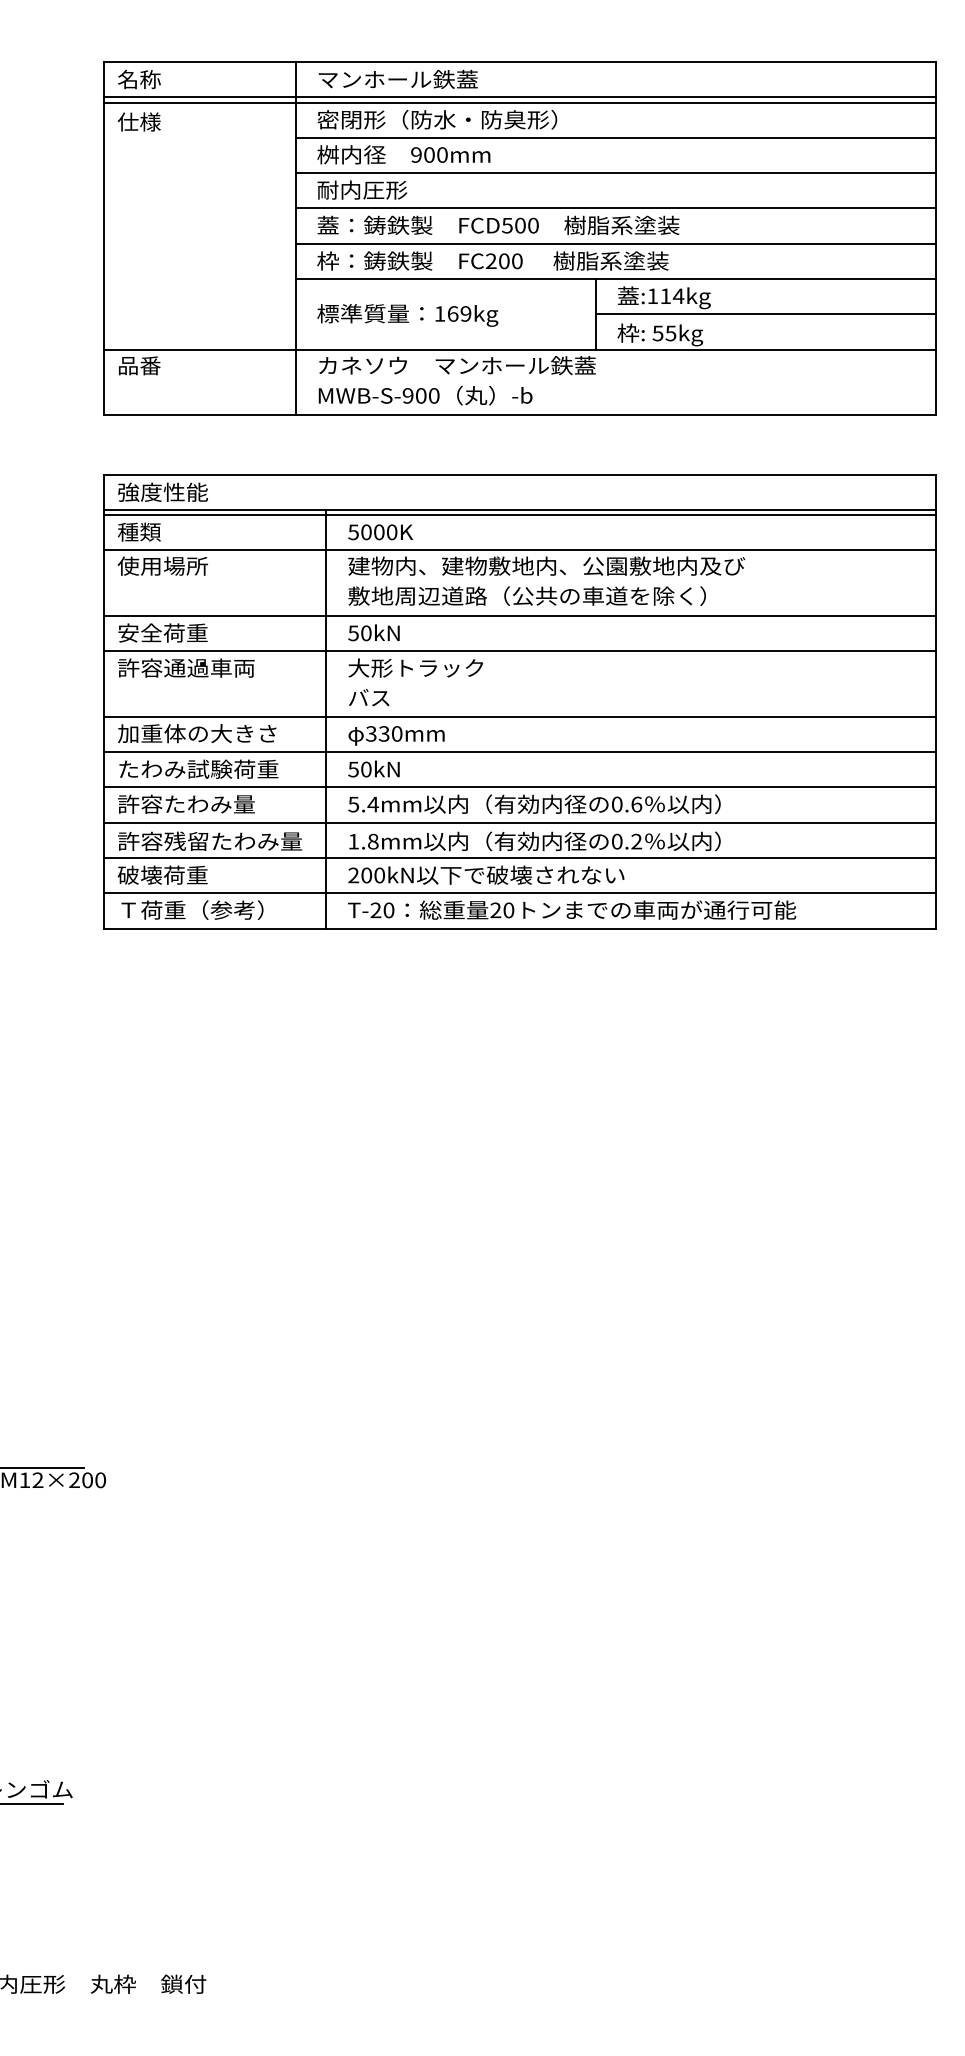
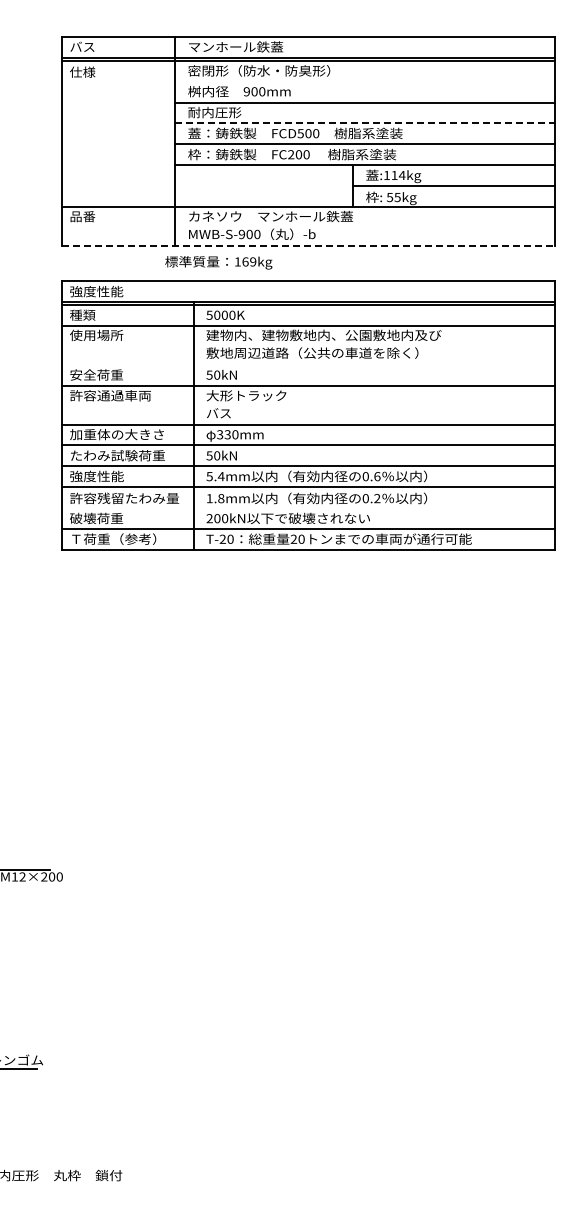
text: (139, 78) -> (82, 46), 名称 -> バス
line: (614, 137) -> (364, 81), removed
line: (616, 208) -> (365, 123), solid -> dashed
text: (407, 314) -> (218, 262), moved
line: (520, 416) -> (308, 246), solid -> dashed
line: (518, 615) -> (307, 364), removed
text: (186, 804) -> (110, 476), 許容たわみ量 -> 強度性能
line: (518, 858) -> (307, 508), removed

